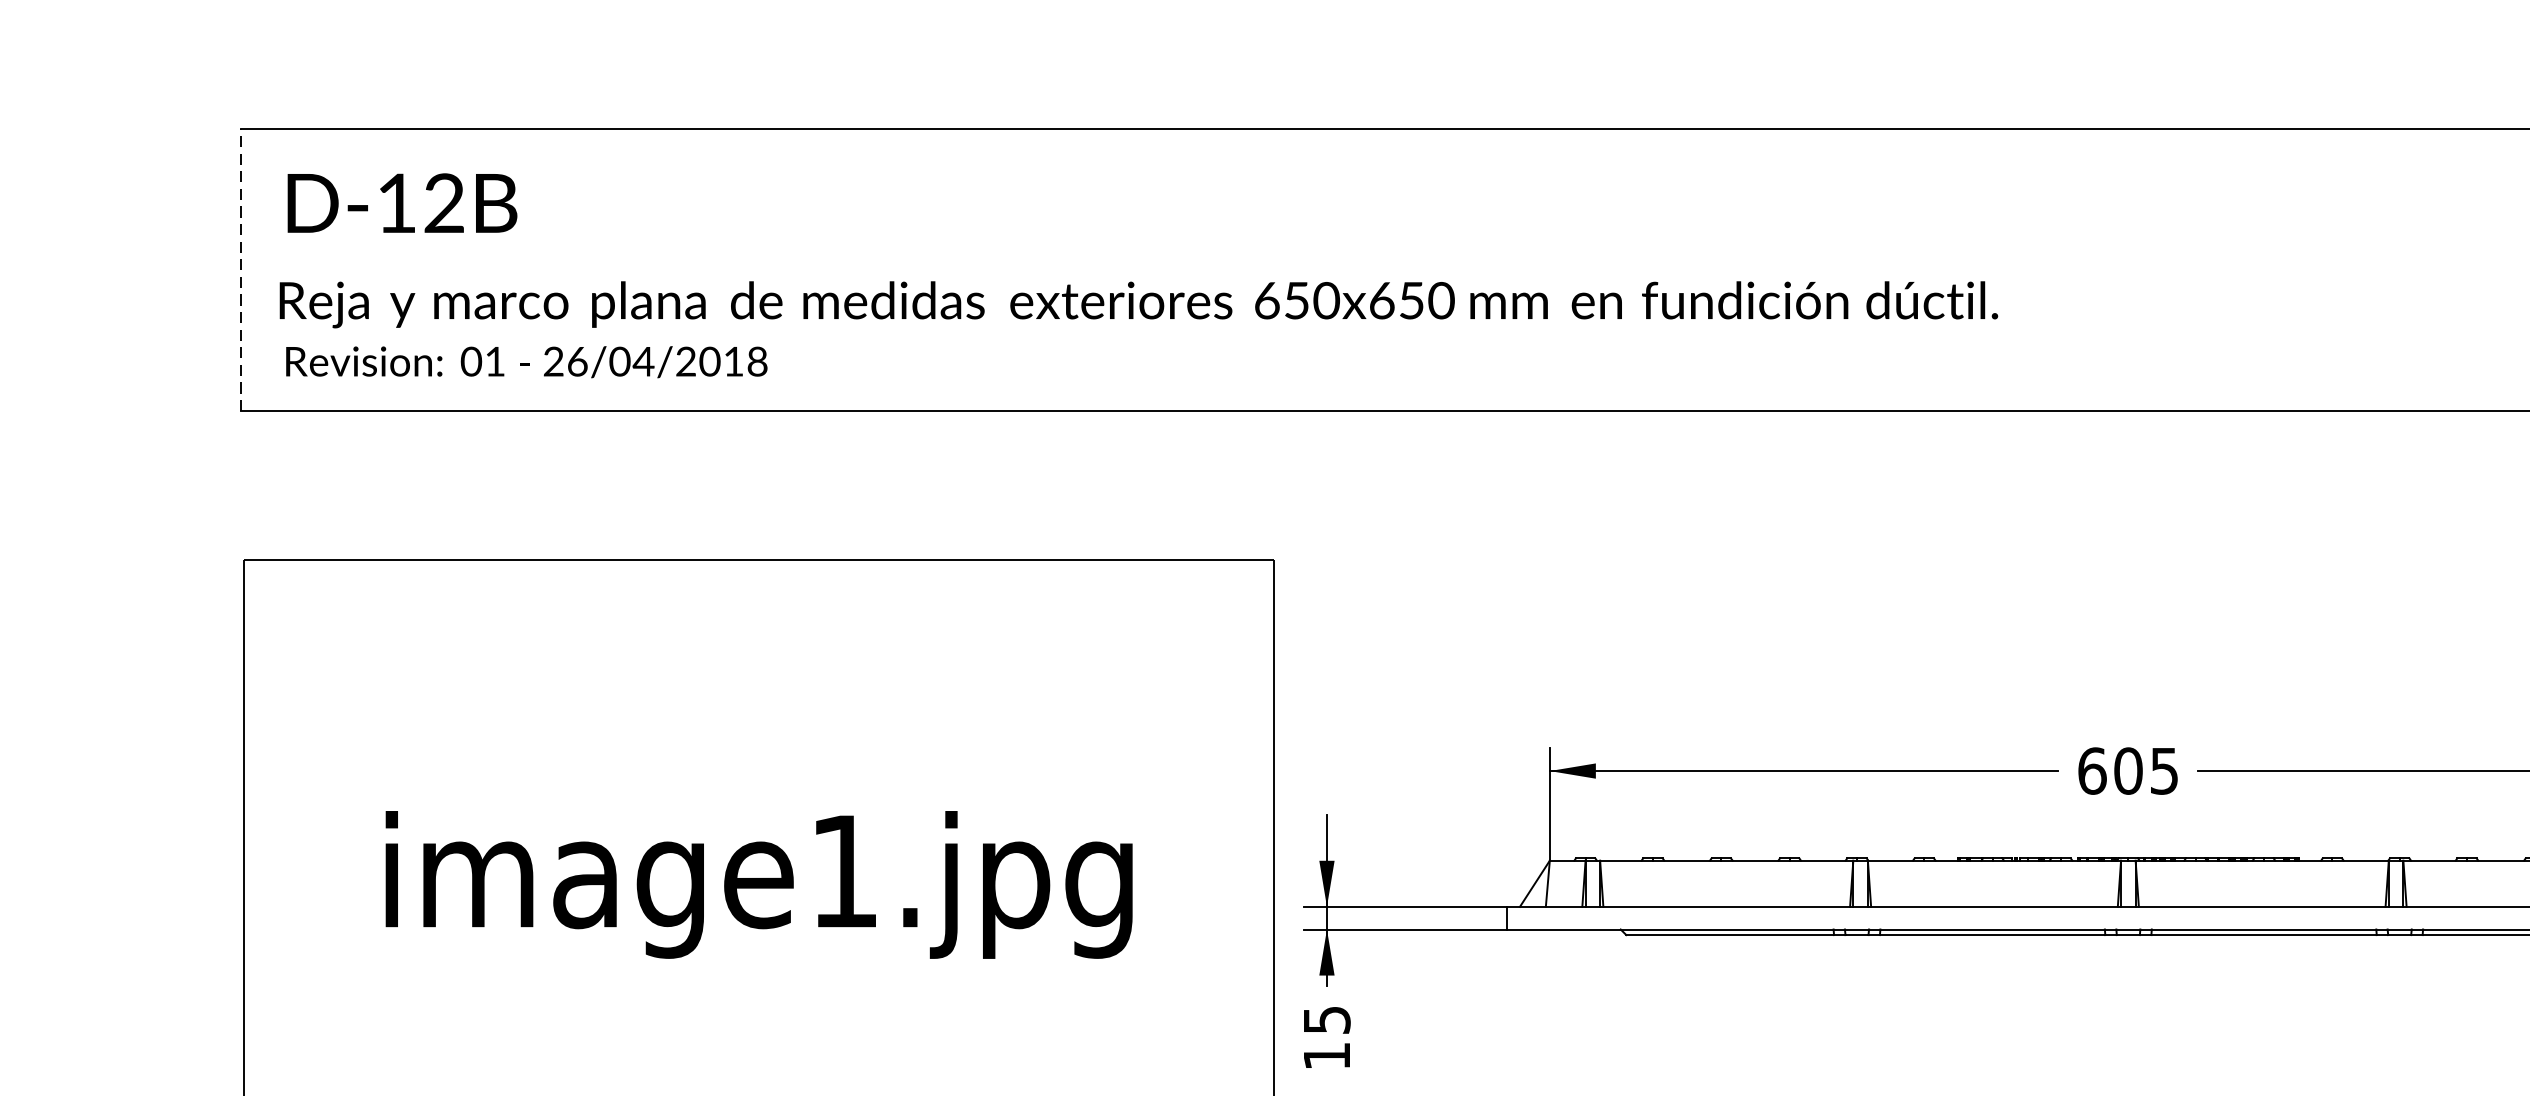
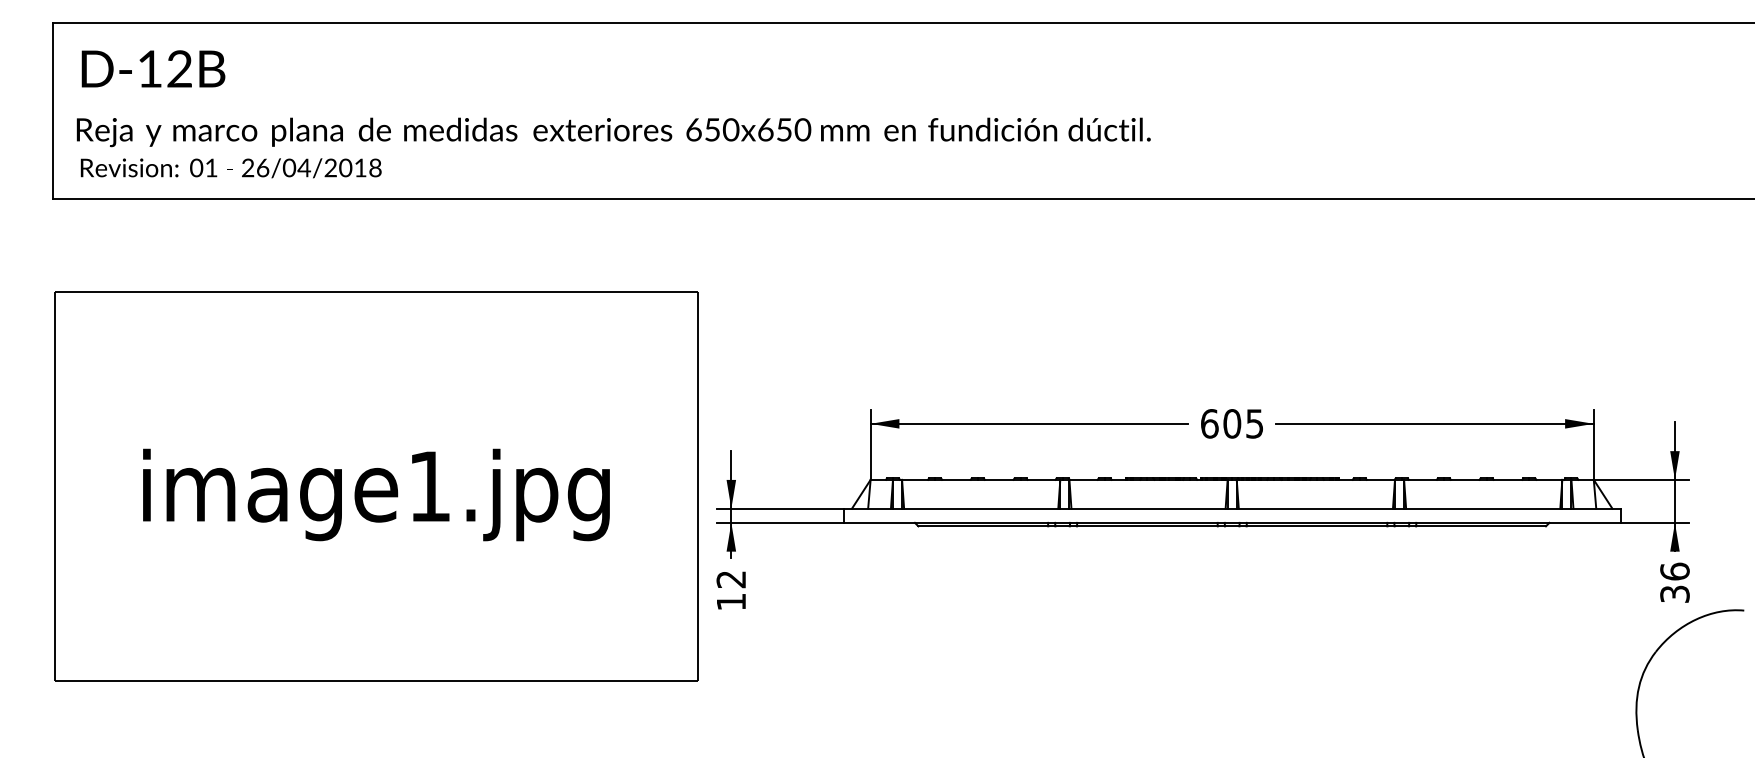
line: (240, 269) -> (52, 110), dashed -> solid
text: (1327, 1020) -> (731, 579), 15 -> 12

